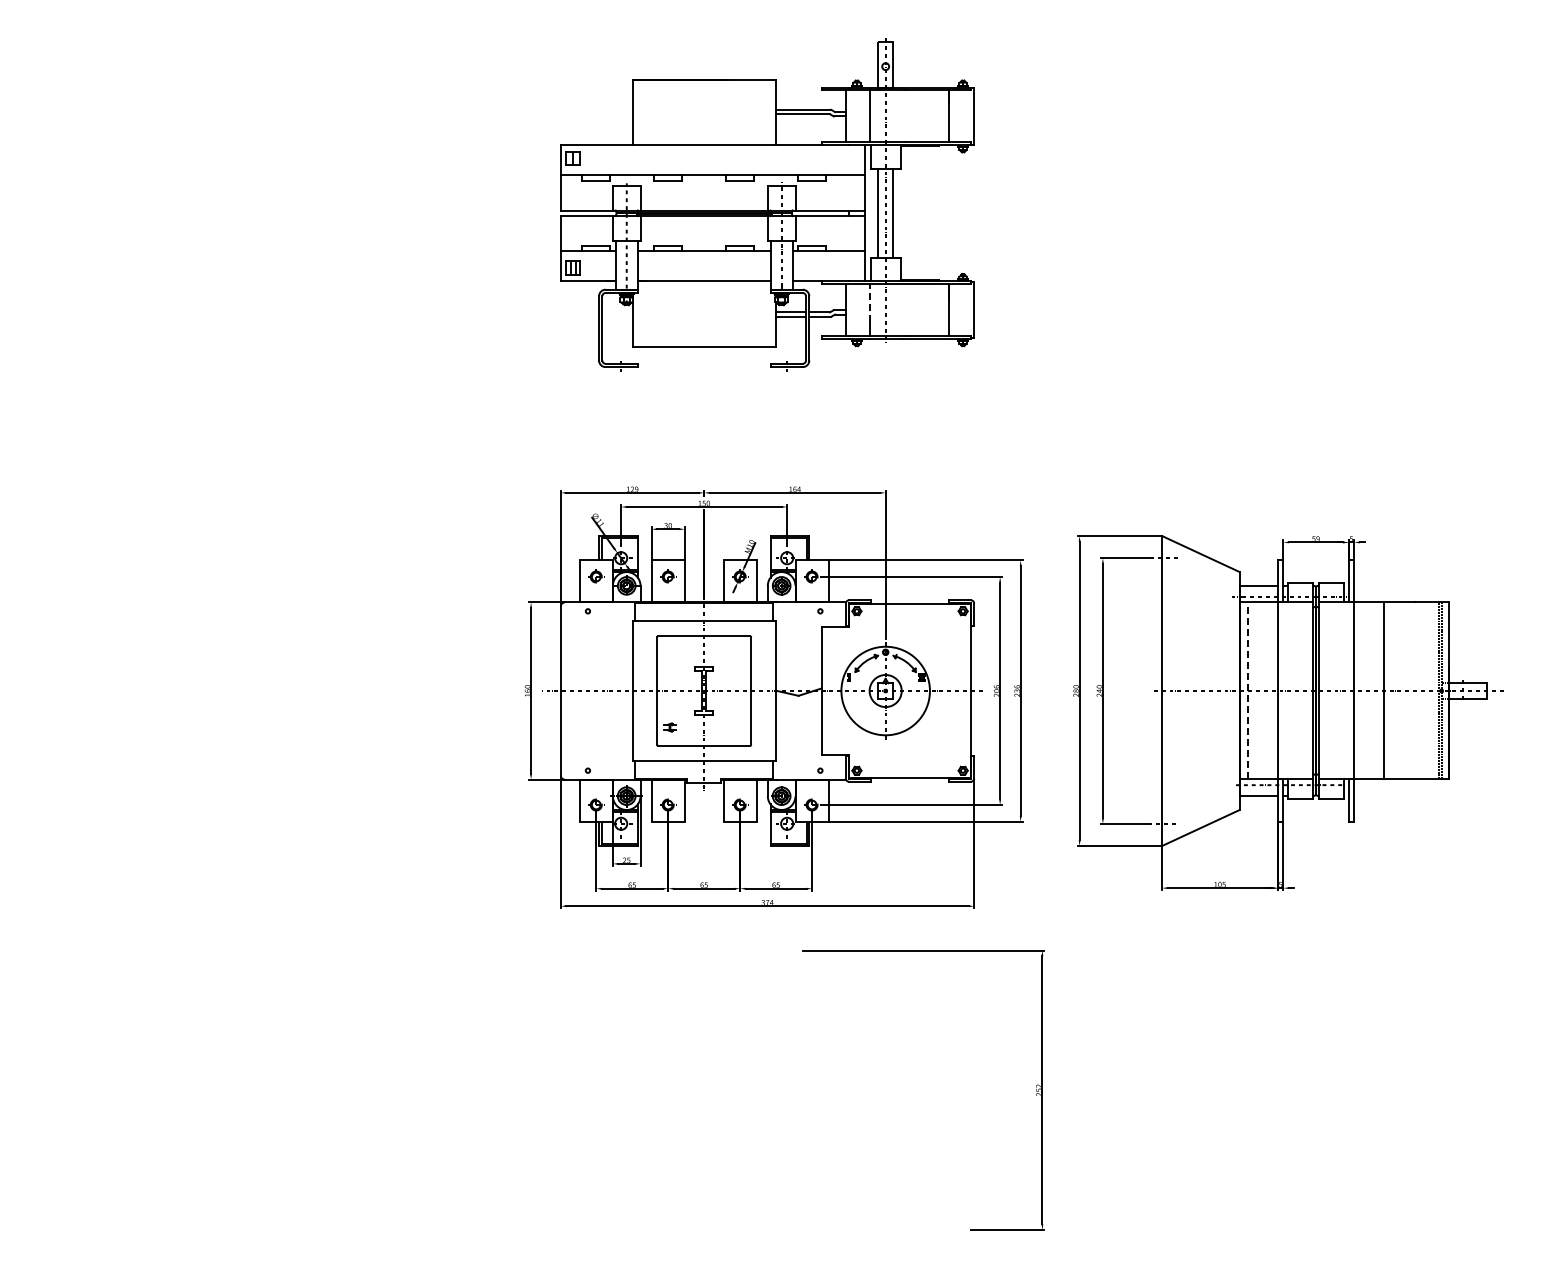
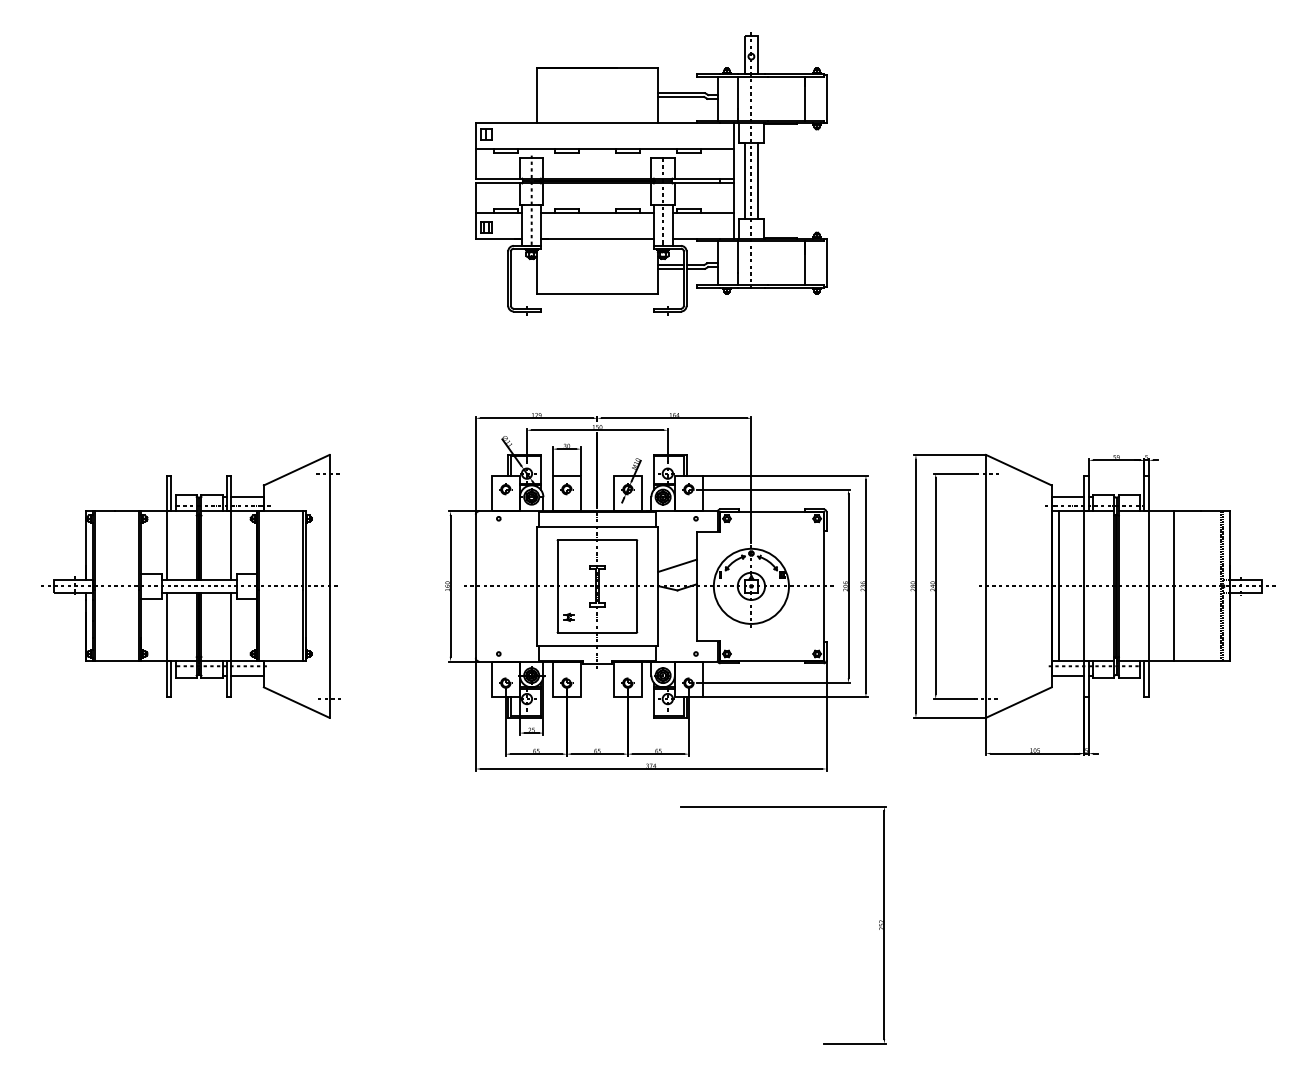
line: (869, 302) -> (737, 256), dashed -> solid
line: (798, 666) -> (677, 565), added
part: (225, 690) -> (191, 585), added
line: (1247, 690) -> (1058, 585), dashed -> solid

